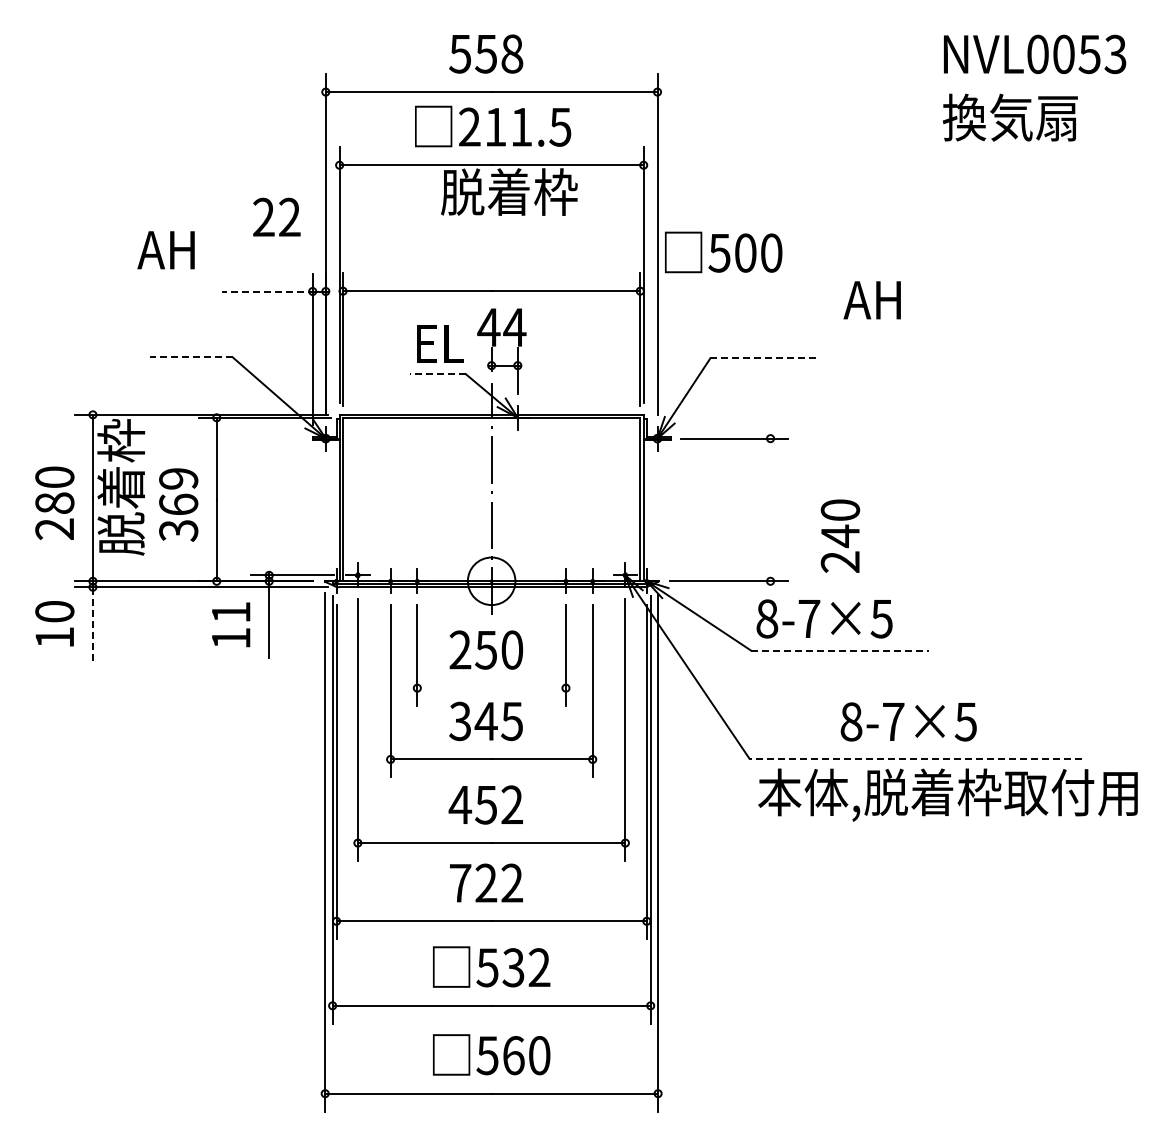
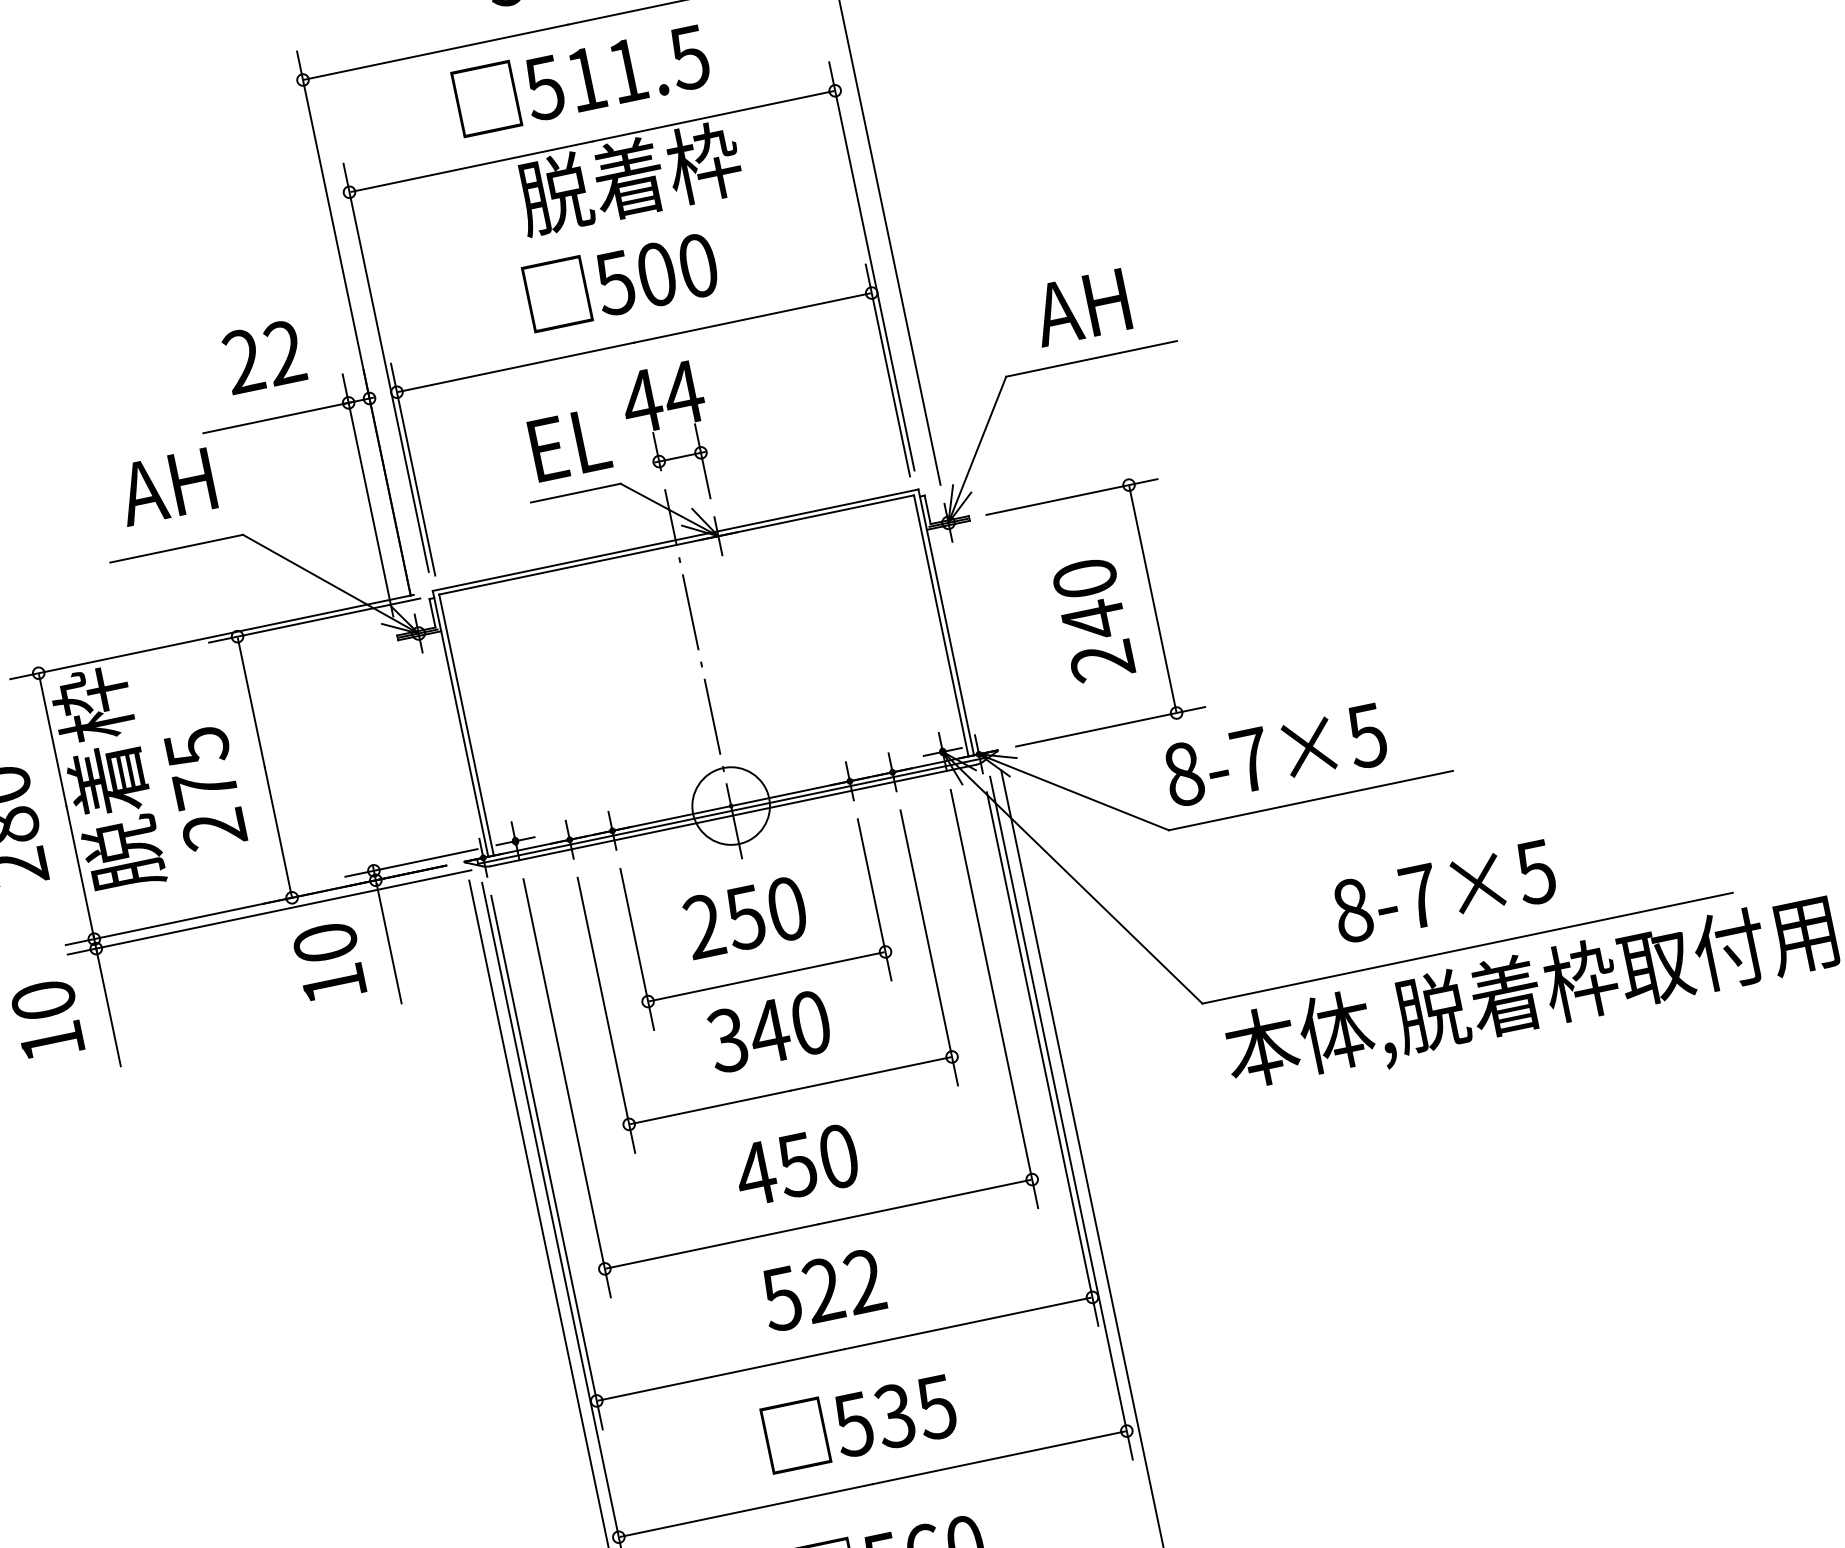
text: (469, 126) -> (544, 87), 211.5 -> 511.5
text: (276, 216) -> (263, 355), moved
text: (165, 250) -> (165, 487), moved
text: (723, 252) -> (621, 280), moved
line: (267, 291) -> (276, 417), dashed -> solid
text: (871, 300) -> (1080, 308), moved
line: (191, 357) -> (177, 548), dashed -> solid
line: (764, 358) -> (1092, 359), dashed -> solid
line: (437, 374) -> (575, 493), dashed -> solid
text: (178, 504) -> (205, 787), 369 -> 275
line: (770, 509) -> (1152, 598), added
text: (840, 535) -> (1093, 619), moved
text: (230, 611) -> (324, 941), 11 -> 10
line: (92, 625) -> (108, 1009), dashed -> solid
line: (840, 650) -> (1311, 800), dashed -> solid
line: (491, 688) -> (766, 977), added
text: (512, 720) -> (810, 1021), 345 -> 340
line: (915, 758) -> (1467, 947), dashed -> solid
text: (512, 804) -> (838, 1155), 452 -> 450
text: (460, 883) -> (782, 1299), 722 -> 522
text: (539, 967) -> (936, 1406), 532 -> 535

